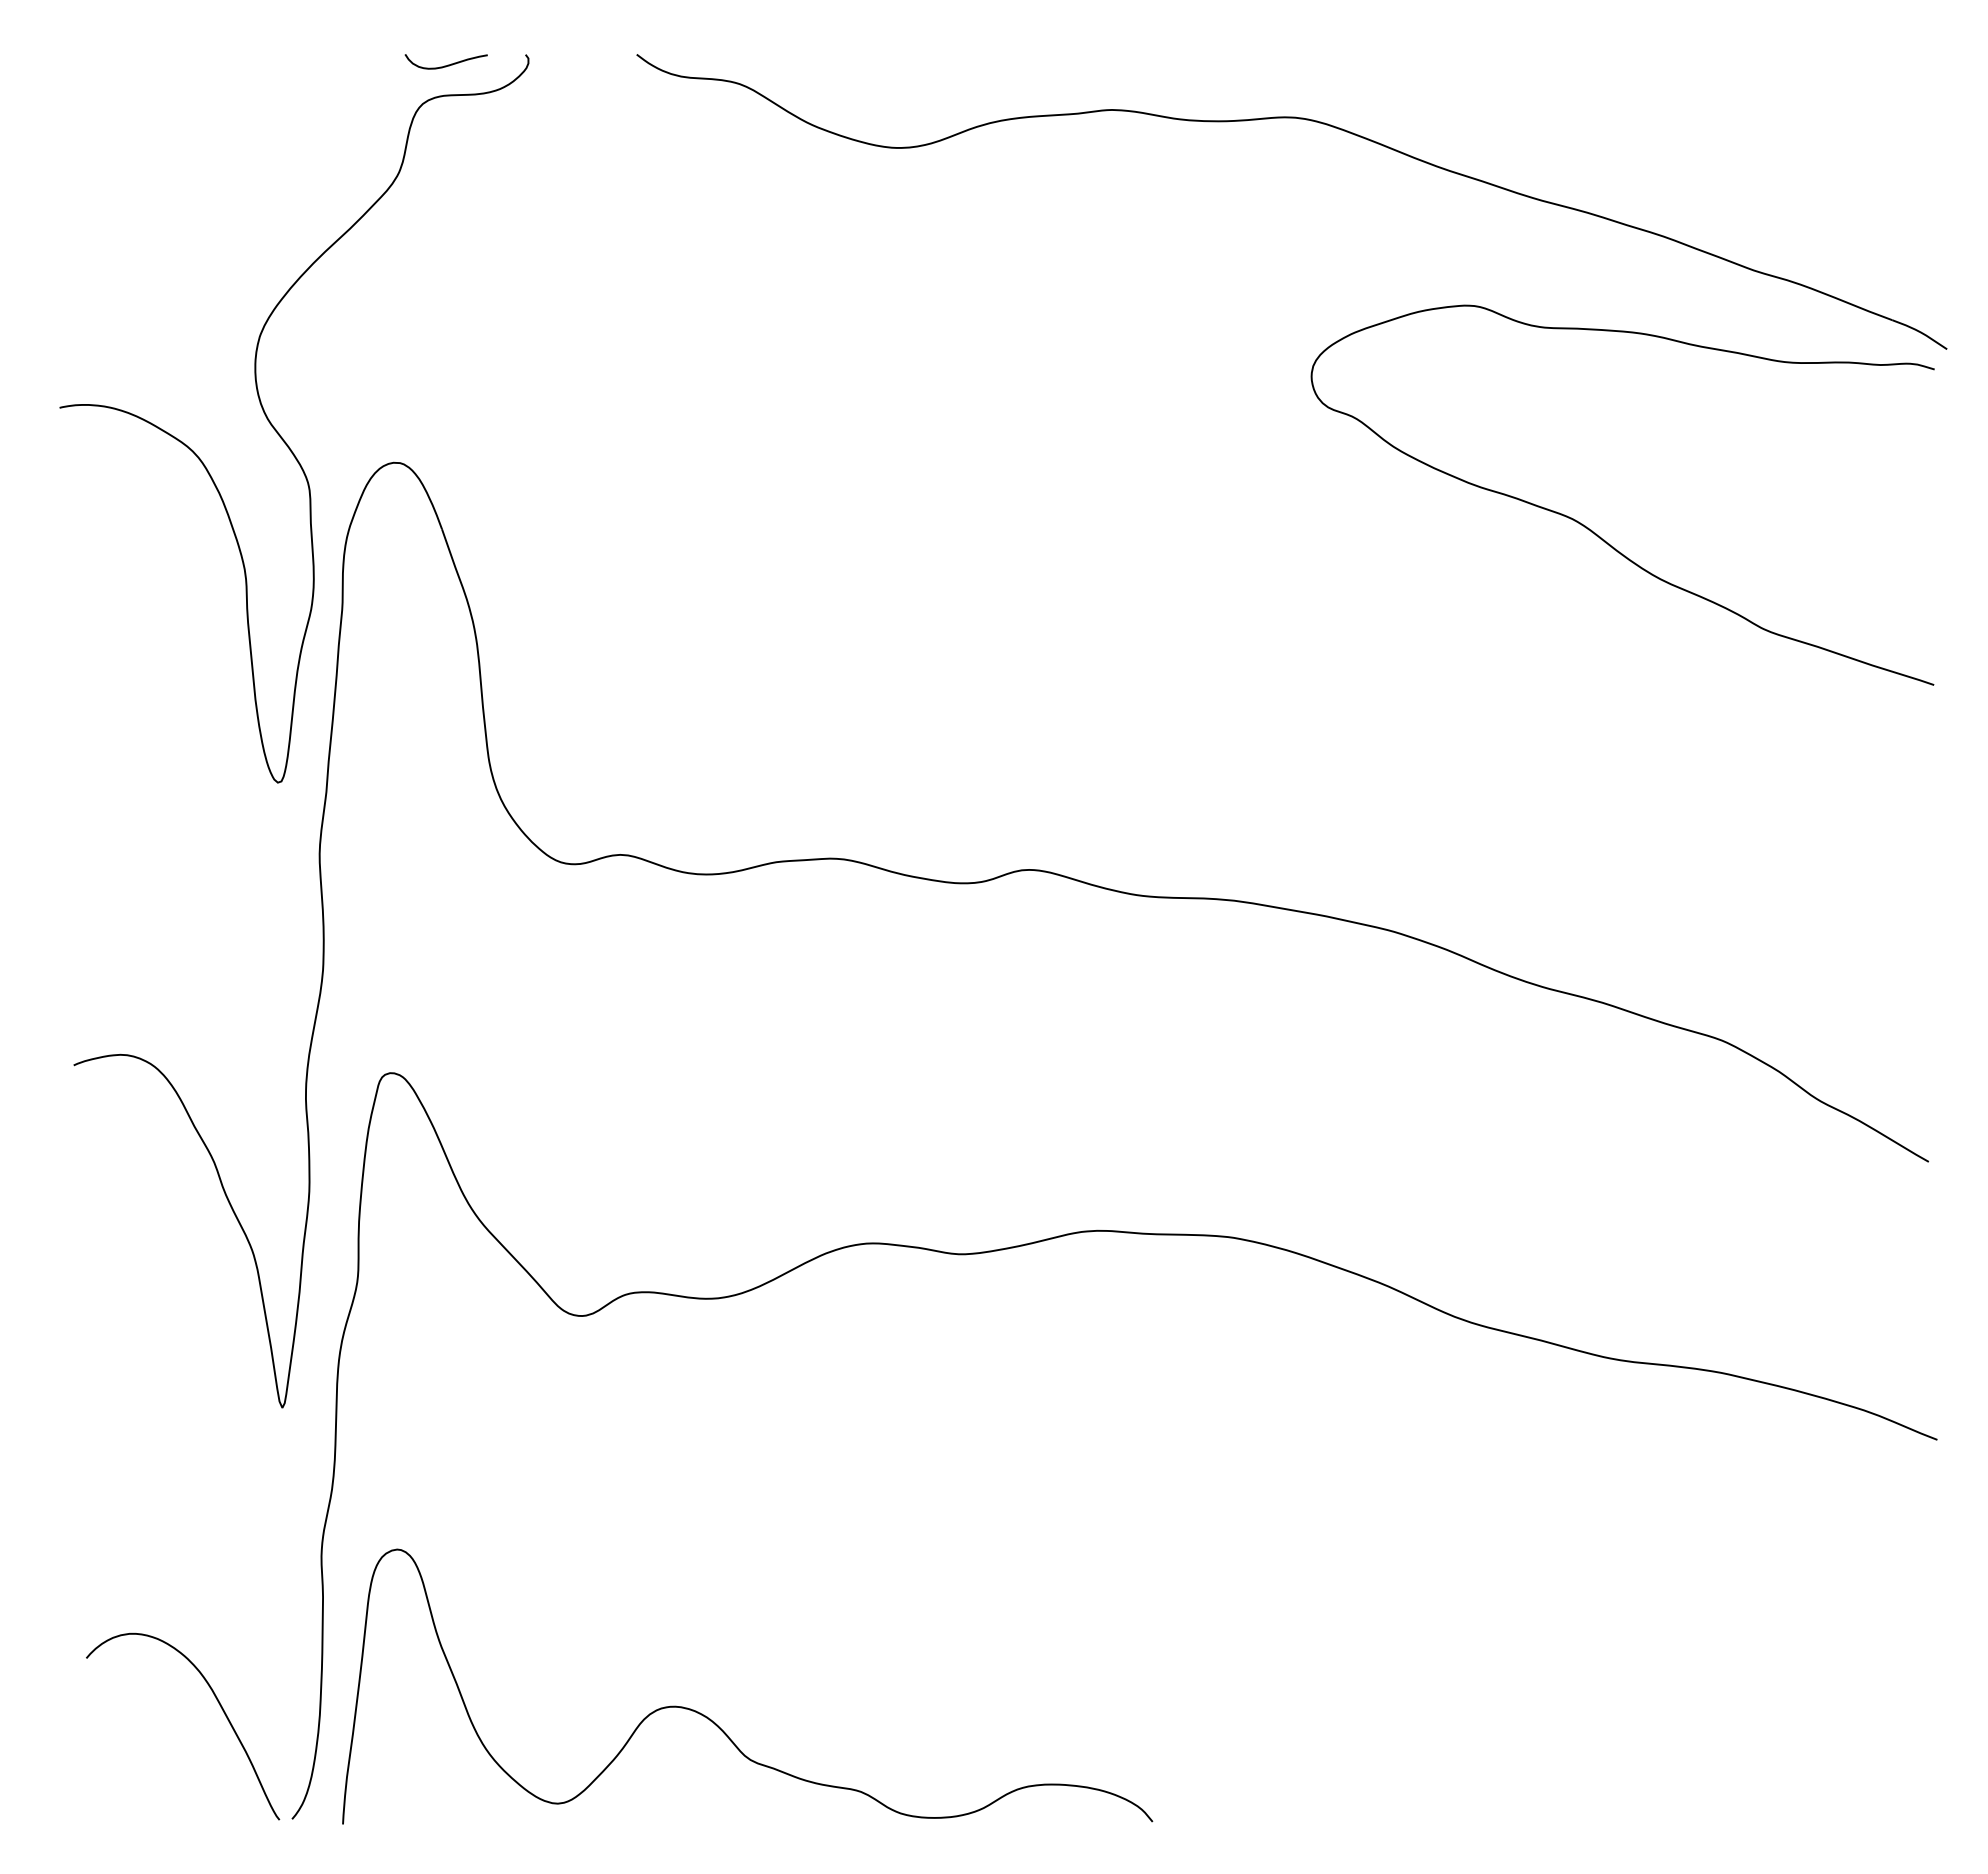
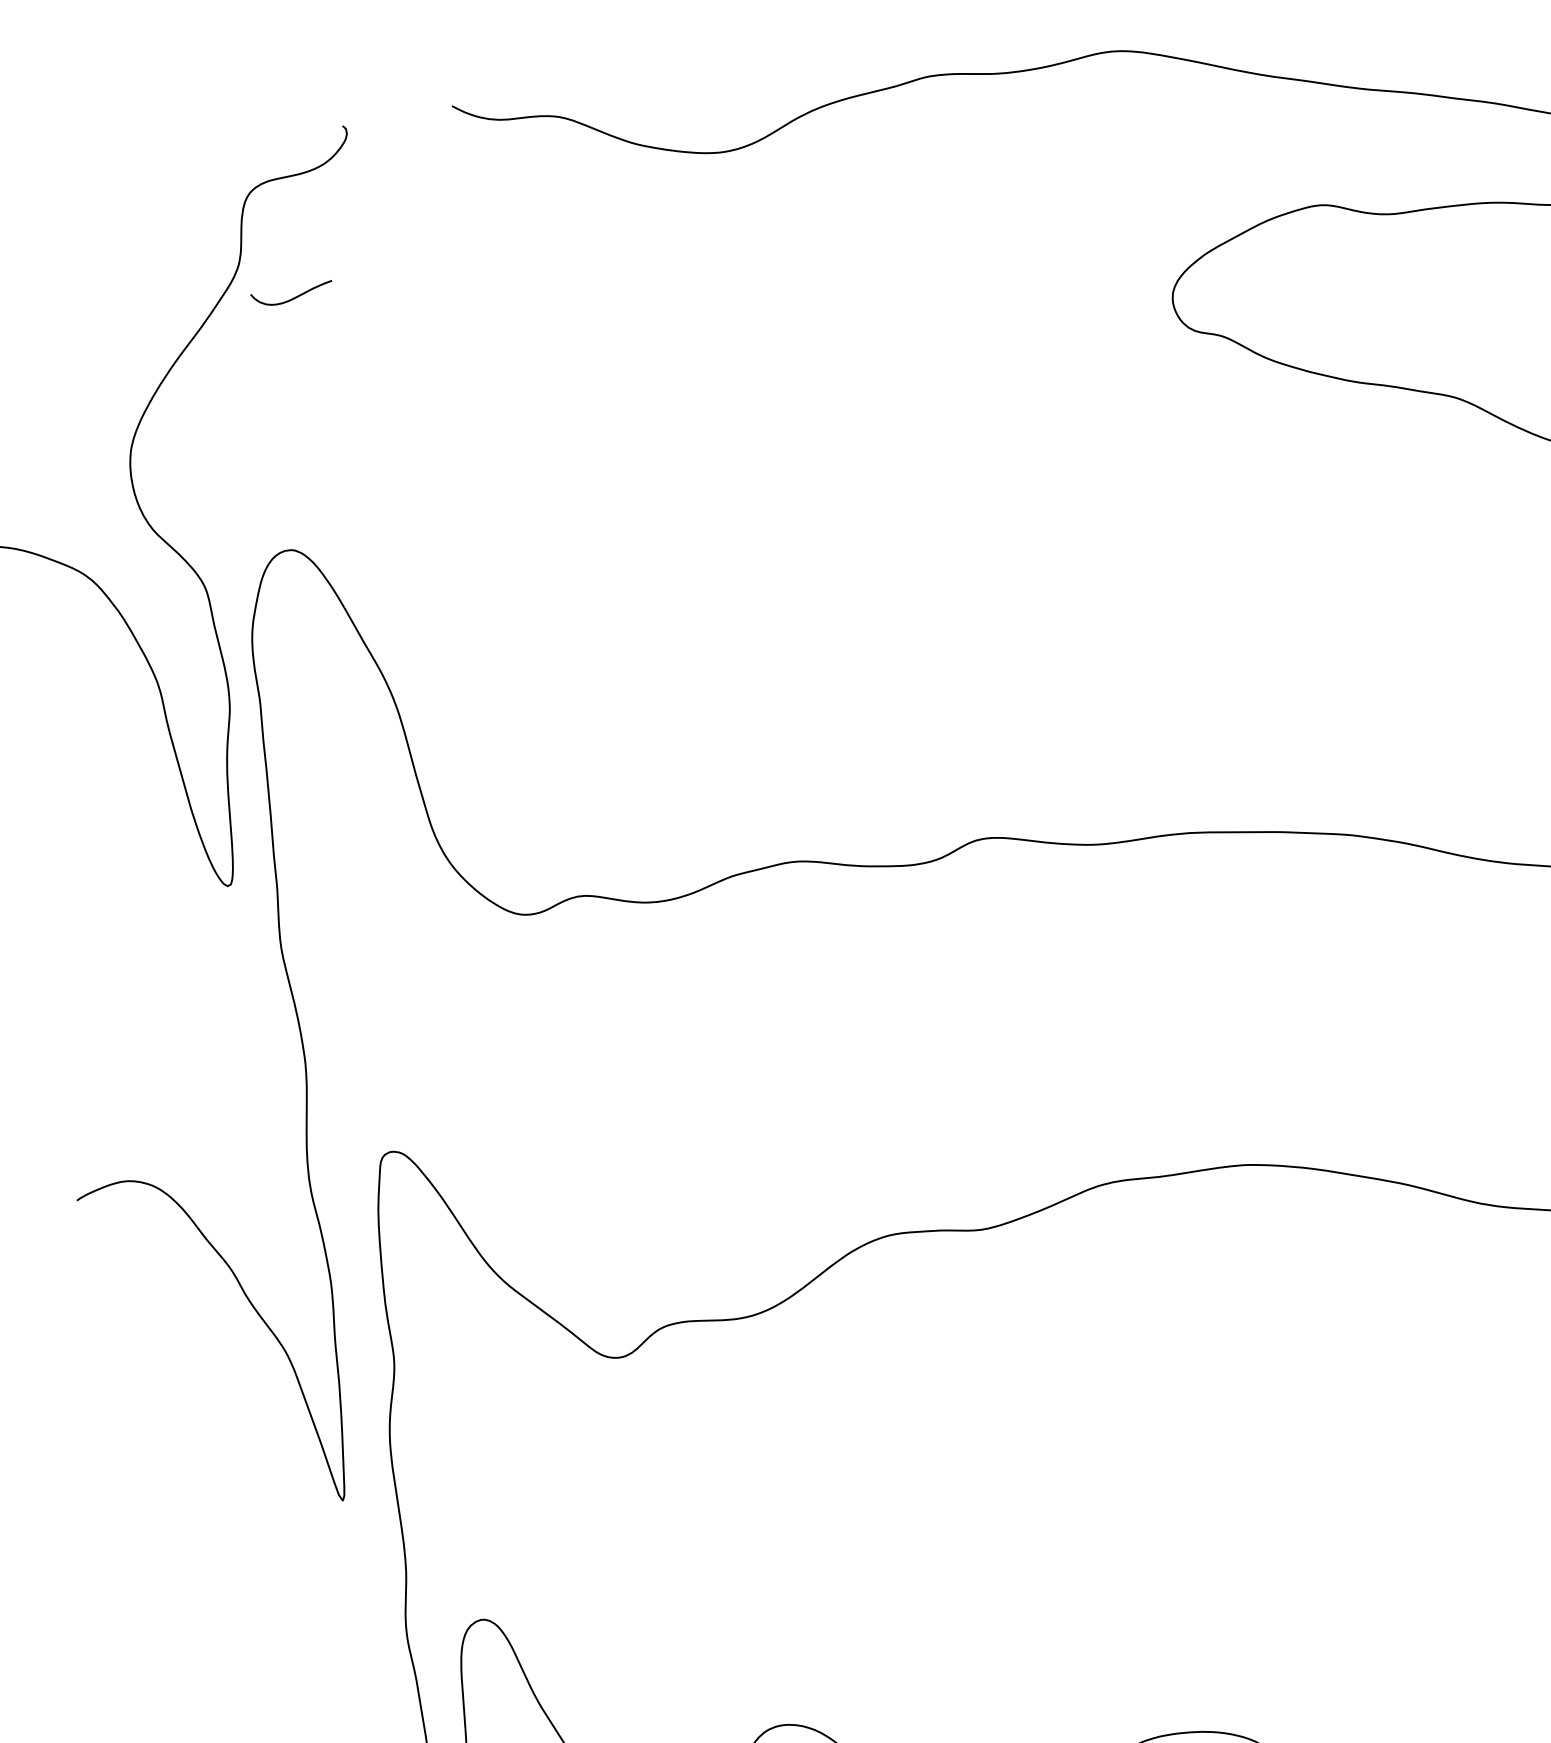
curve: (445, 65) -> (292, 298), moved

